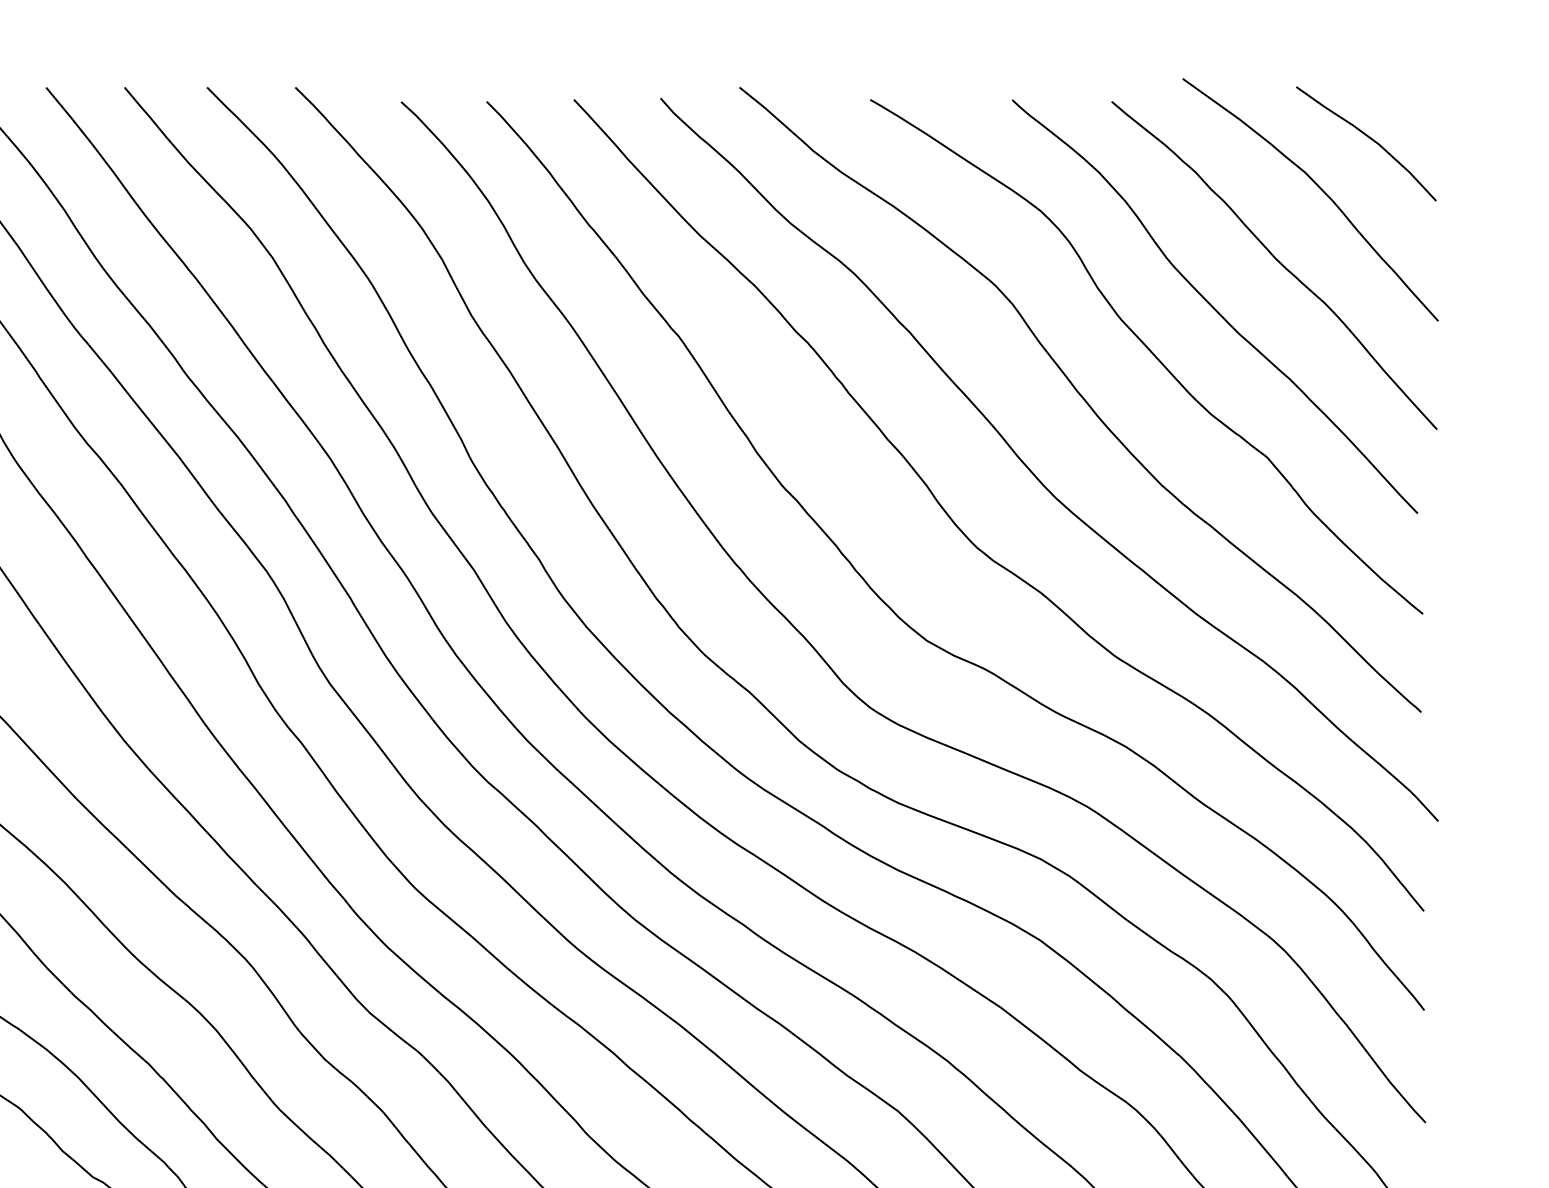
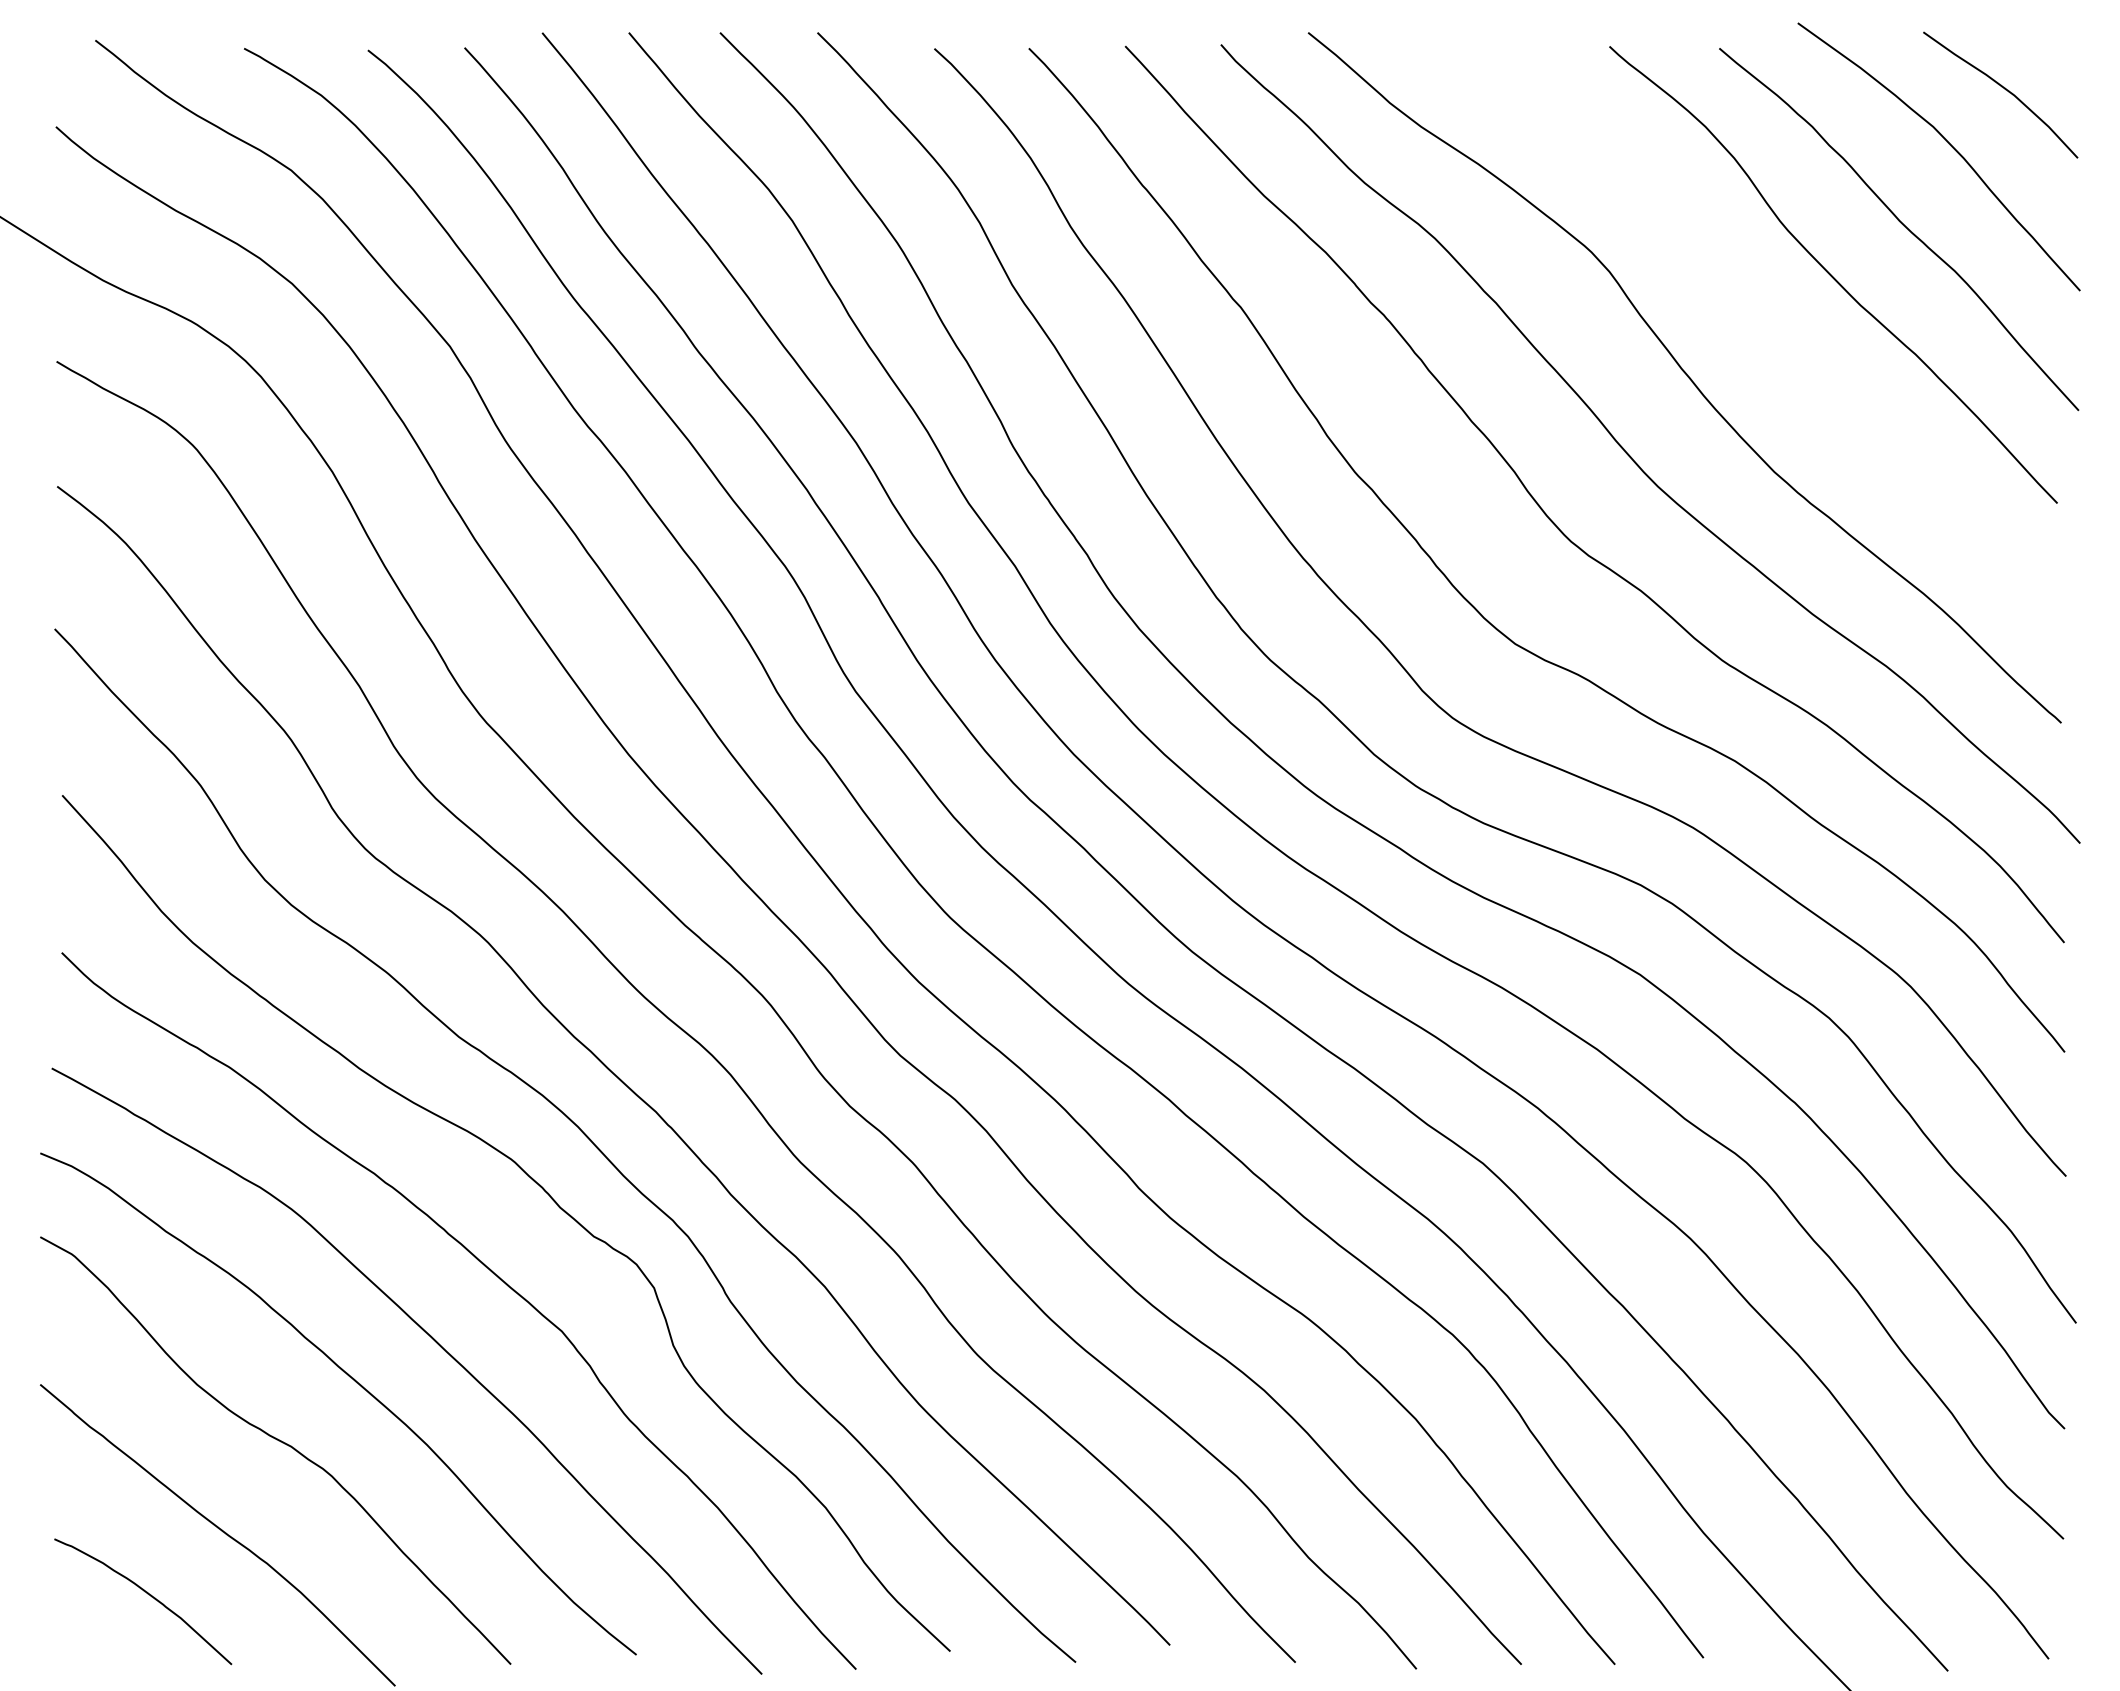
curve: (1149, 351) -> (1761, 324), removed

